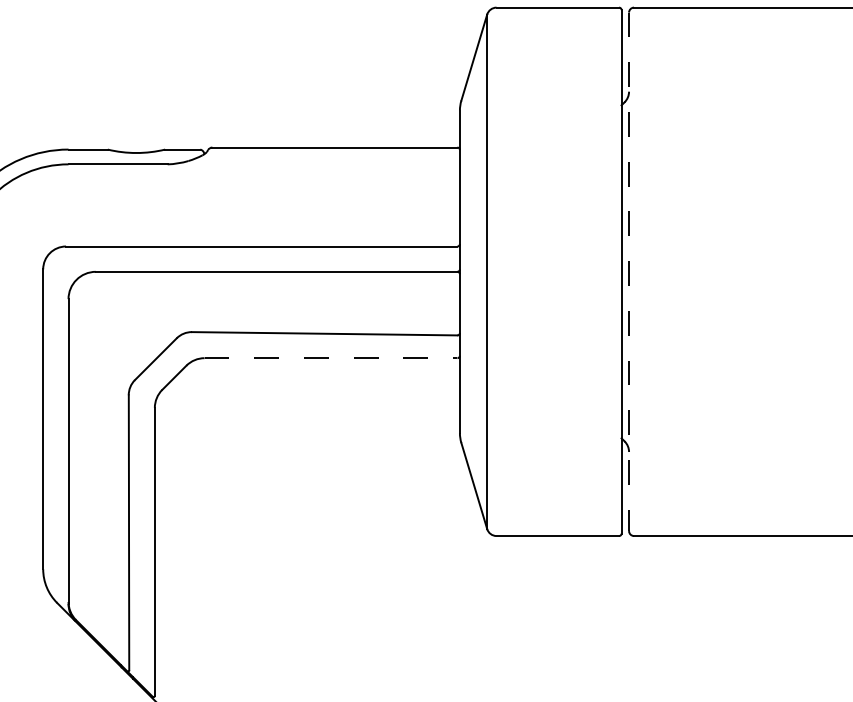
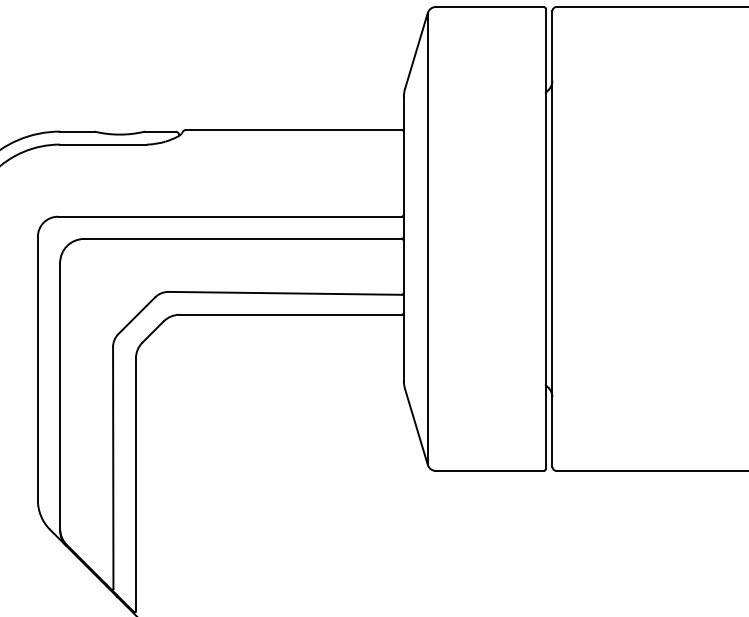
line: (629, 272) -> (552, 239), dashed -> solid
line: (331, 358) -> (291, 315), dashed -> solid

